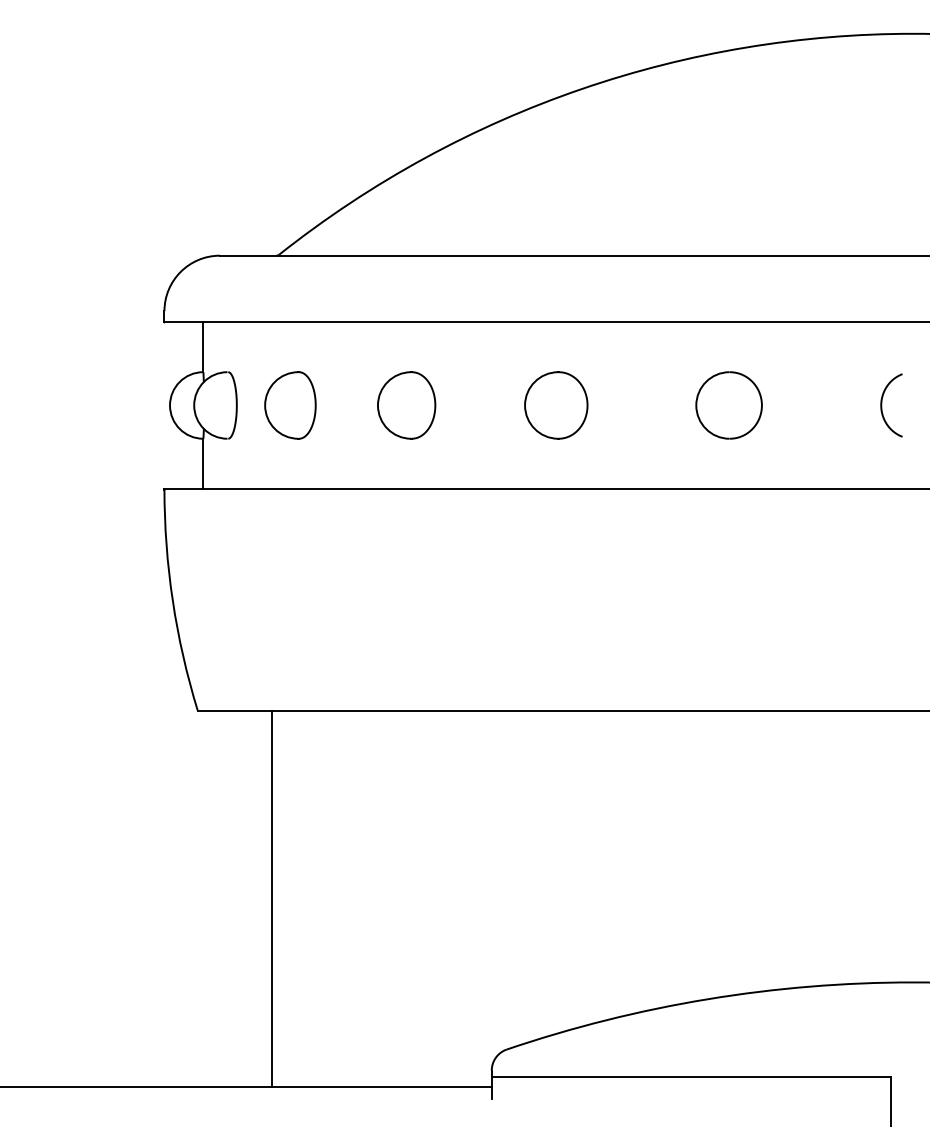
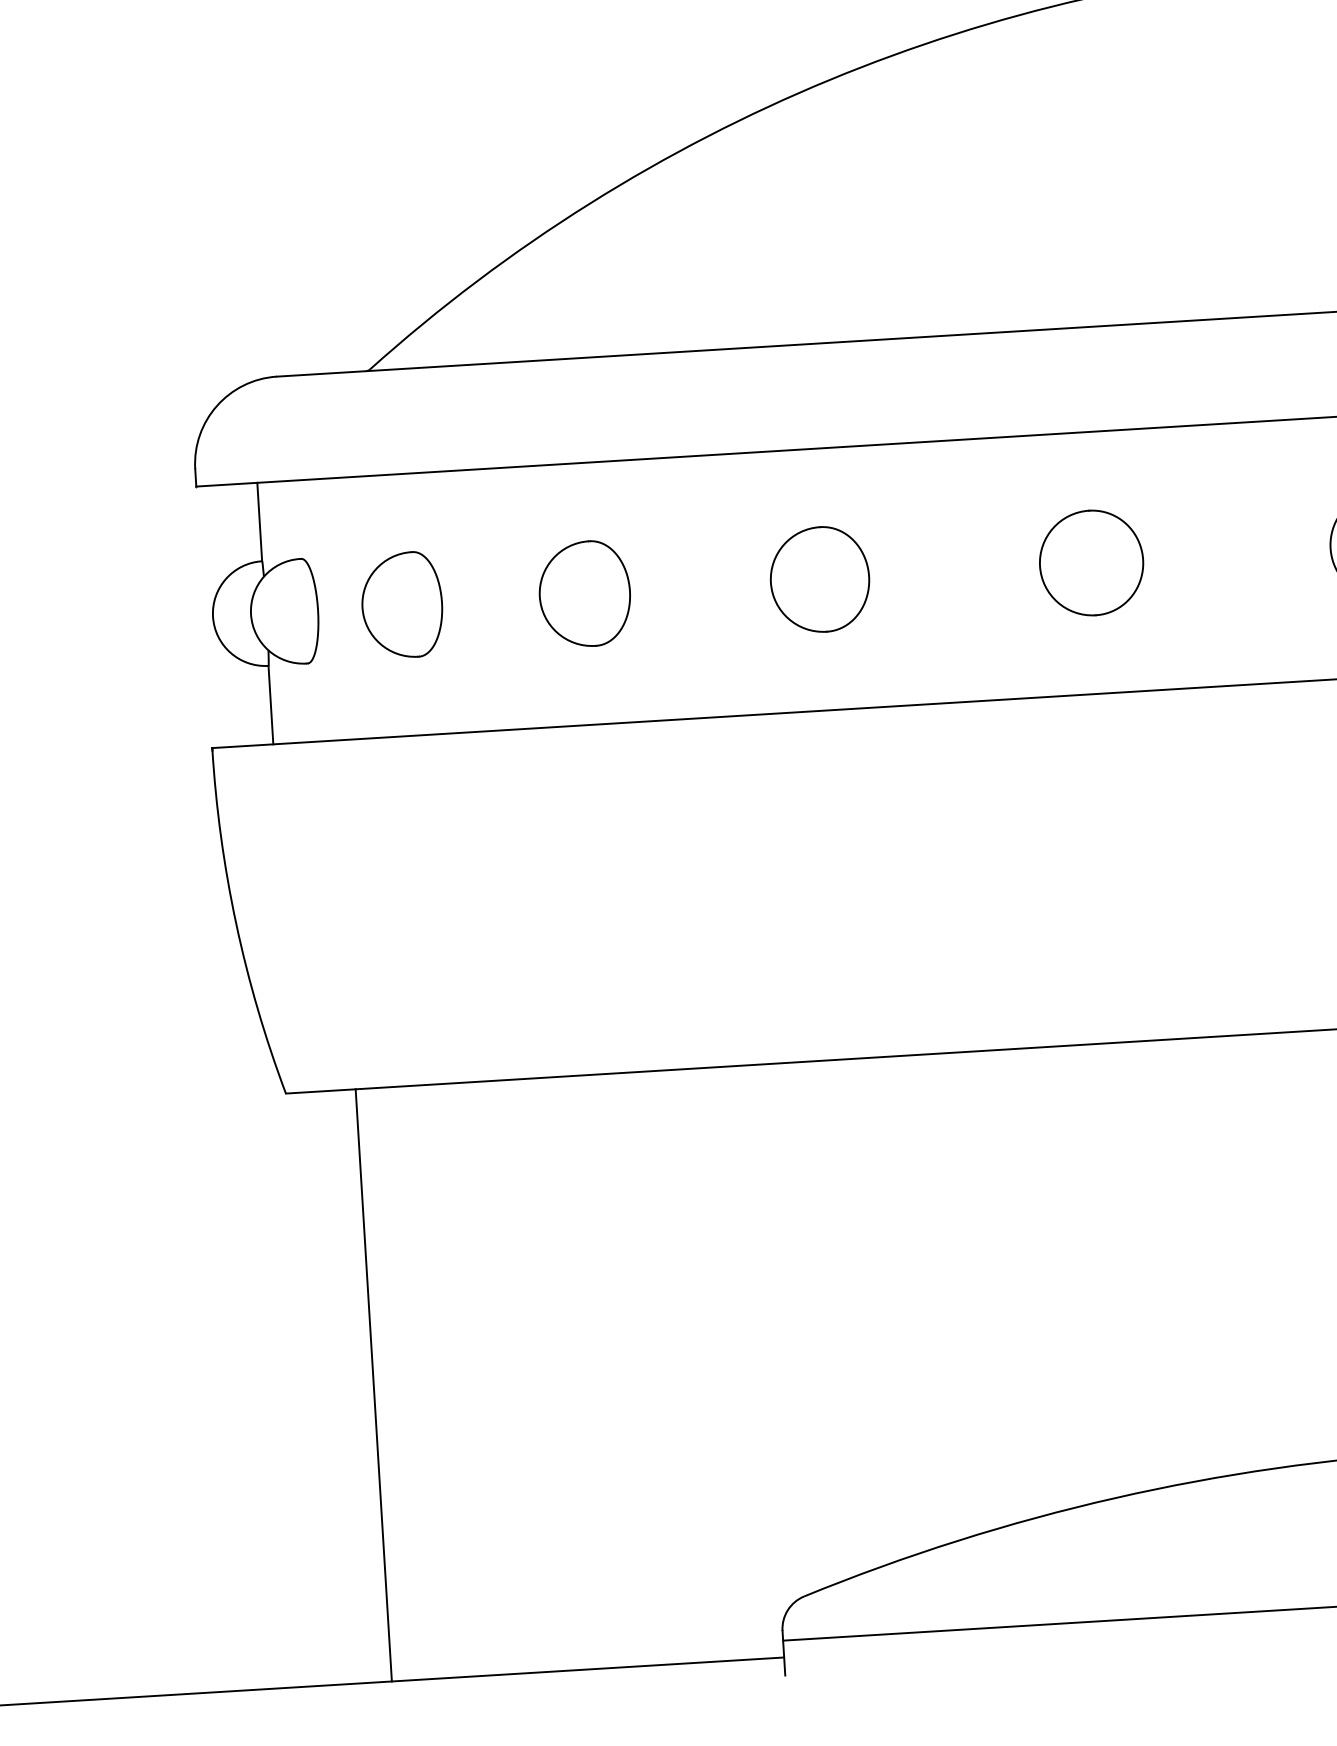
line: (272, 898) -> (374, 1384), moved

